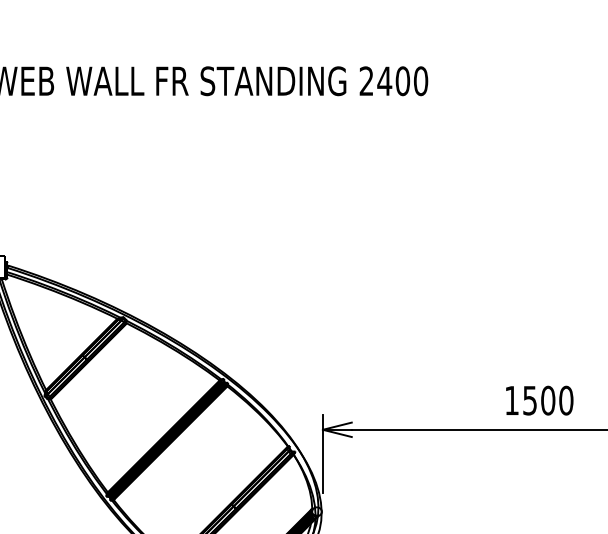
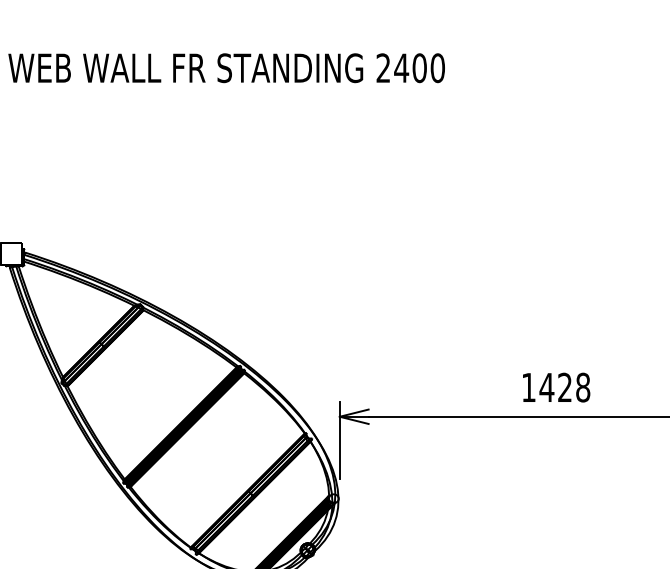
text: (547, 400) -> (564, 387), 1500 -> 1428

